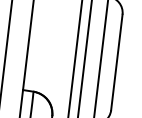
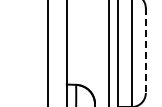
line: (116, 63) -> (145, 51), solid -> dashed

